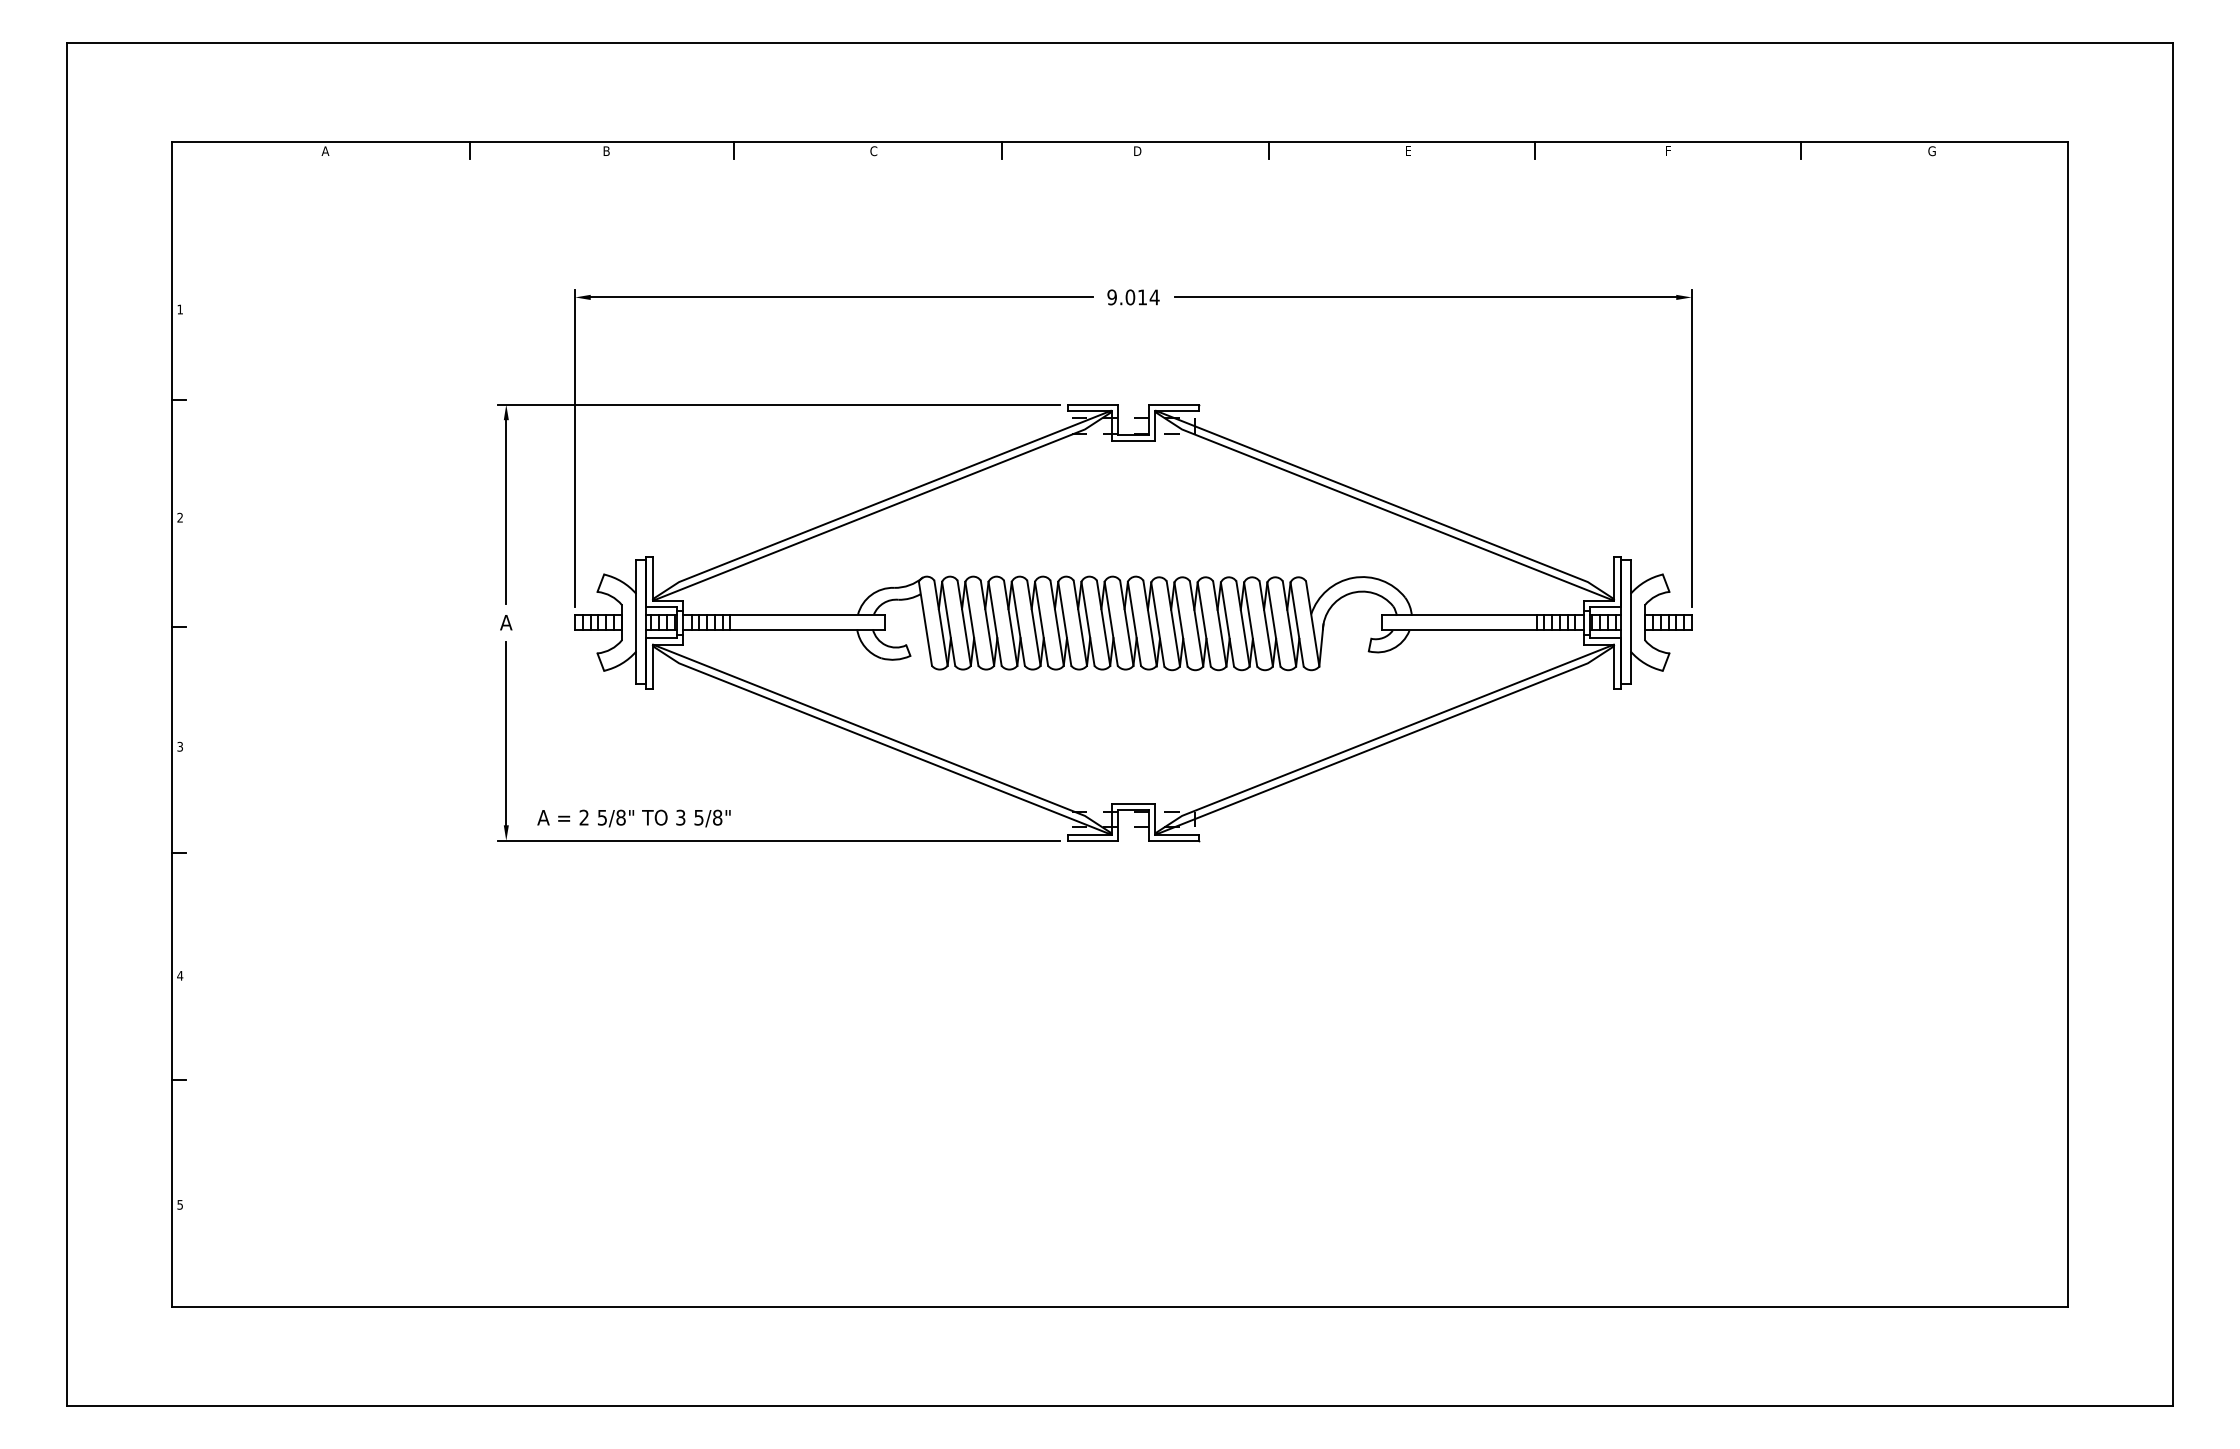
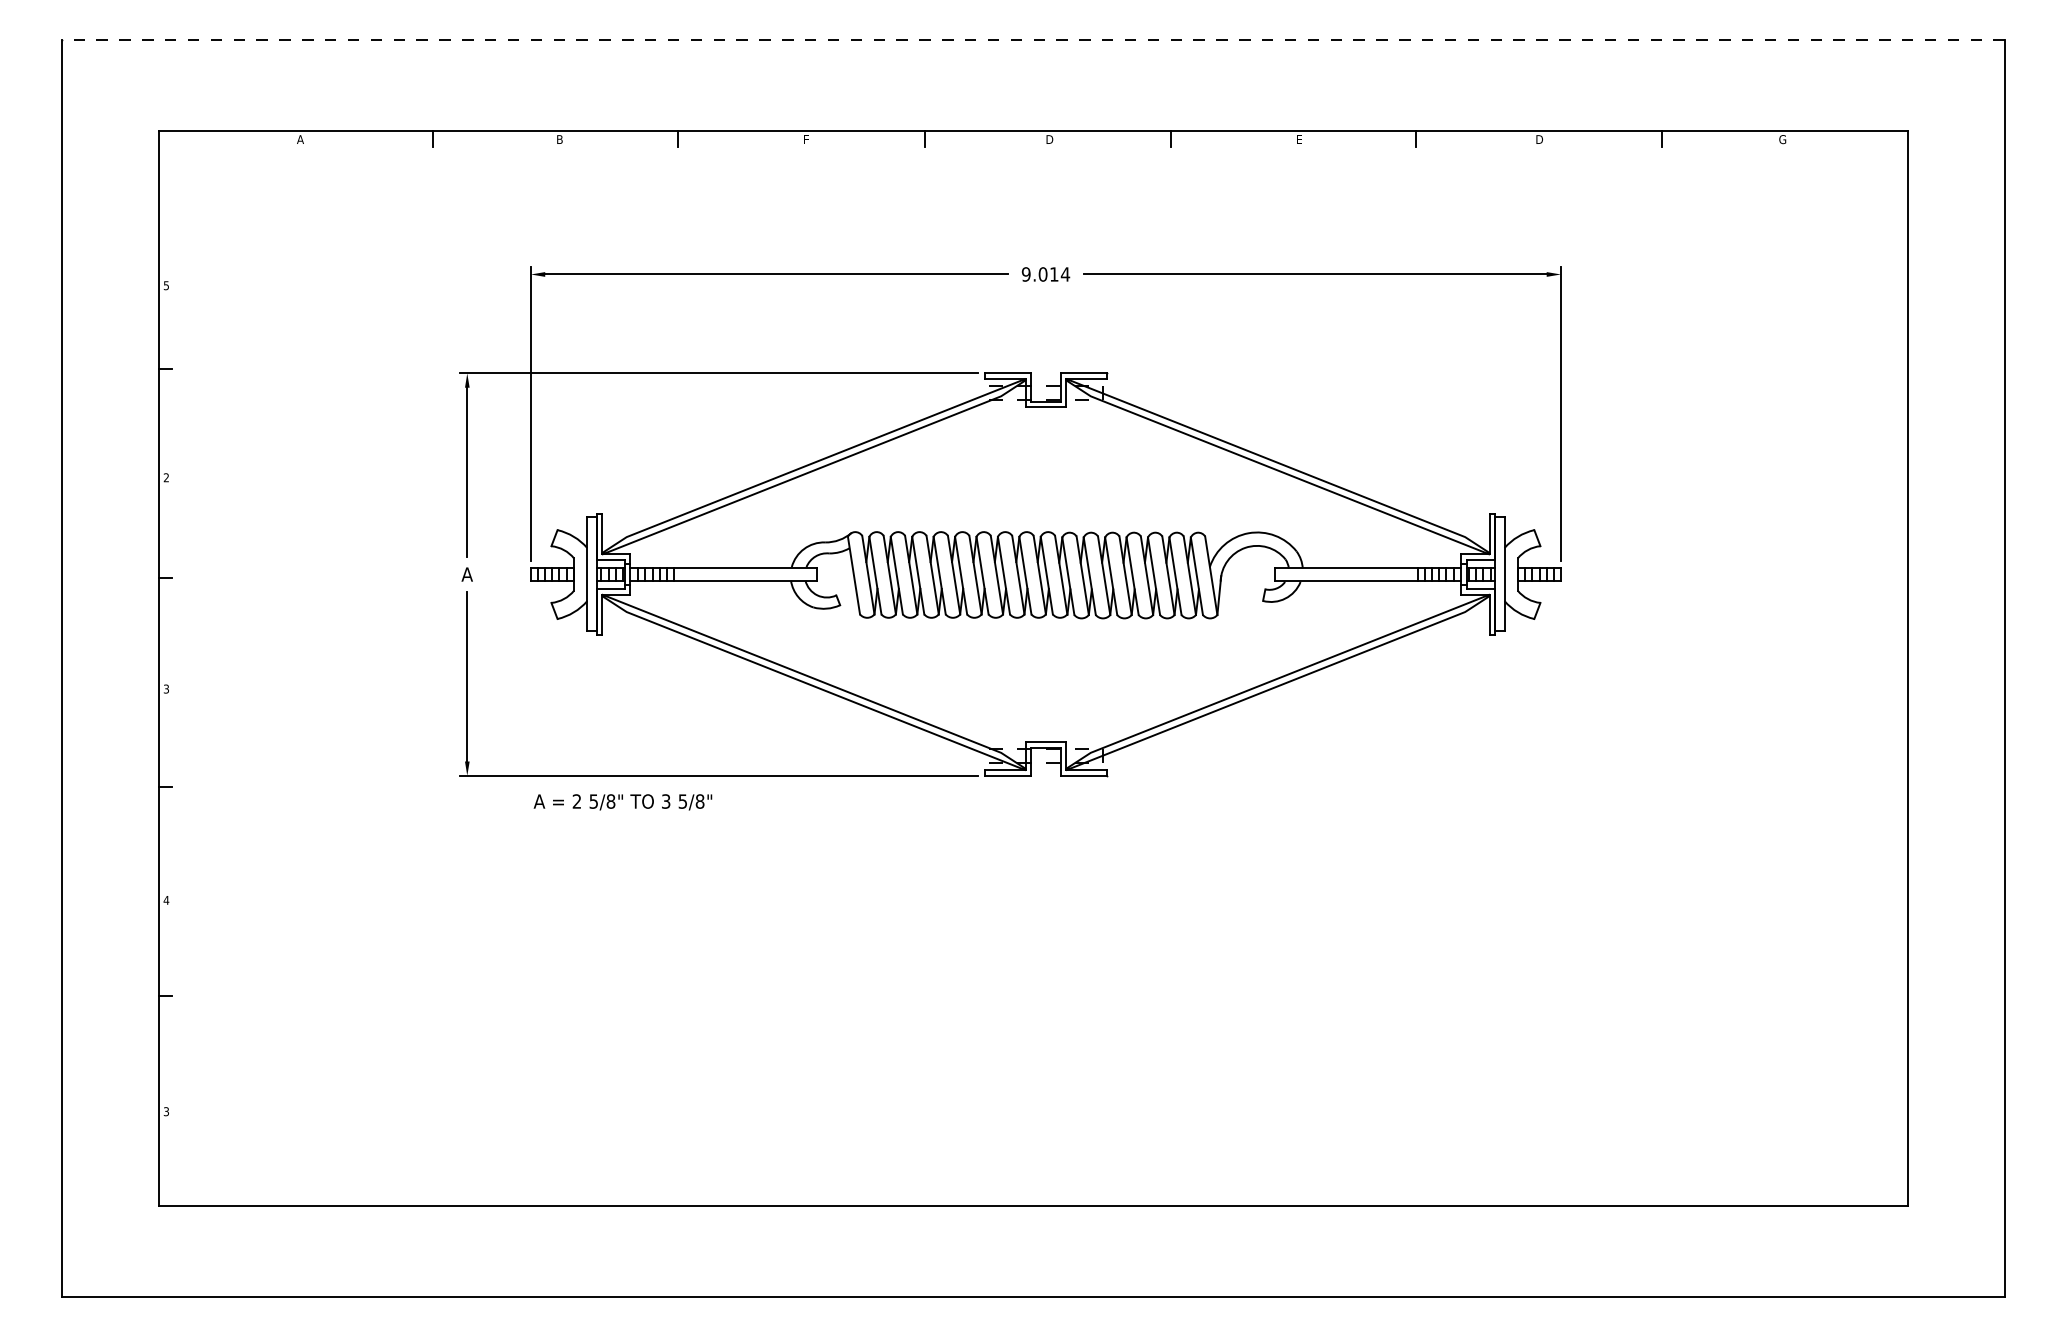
line: (1119, 43) -> (1033, 40), solid -> dashed
text: (1668, 150) -> (1539, 138), F -> D
text: (873, 151) -> (806, 139), C -> F
text: (179, 309) -> (165, 285), 1 -> 5
text: (633, 818) -> (622, 802), moved
text: (179, 1204) -> (165, 1111), 5 -> 3

